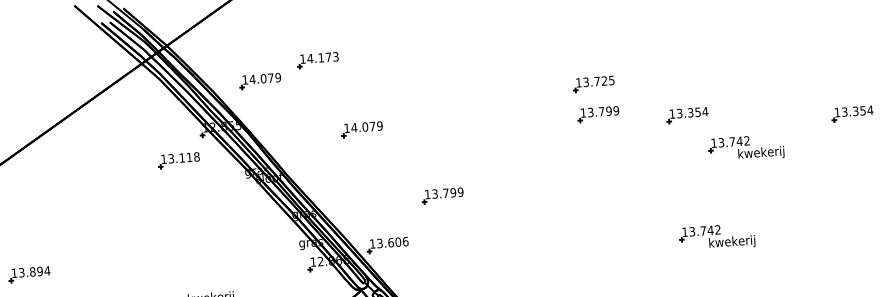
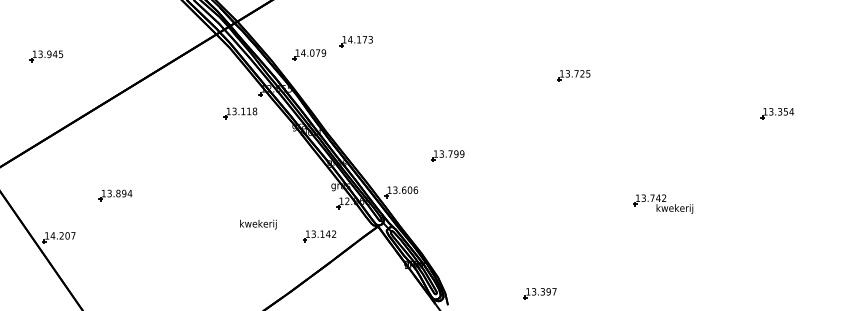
part: (597, 113) -> (575, 99), removed
part: (687, 115) -> (646, 105), removed
part: (362, 129) -> (387, 98), removed
part: (746, 147) -> (691, 134), removed

